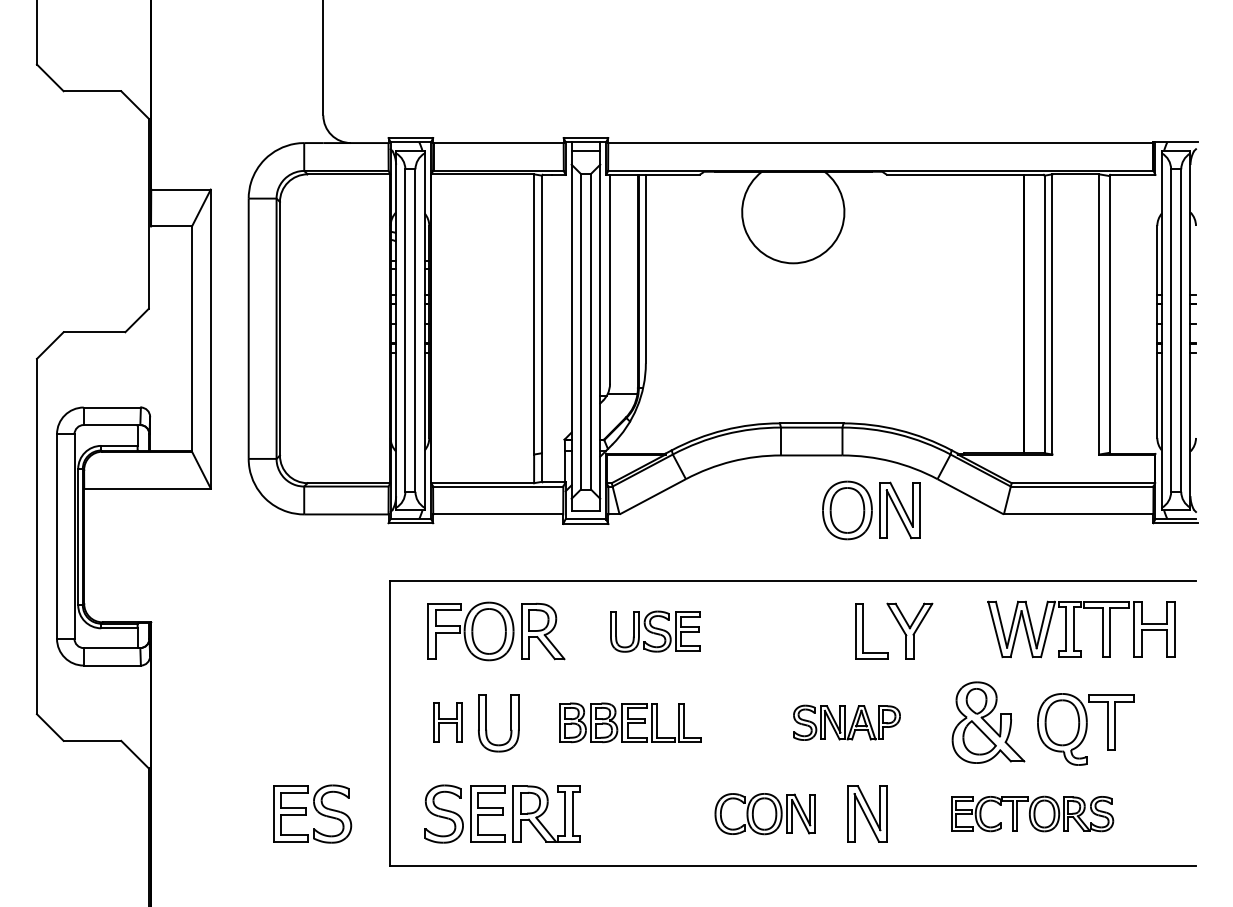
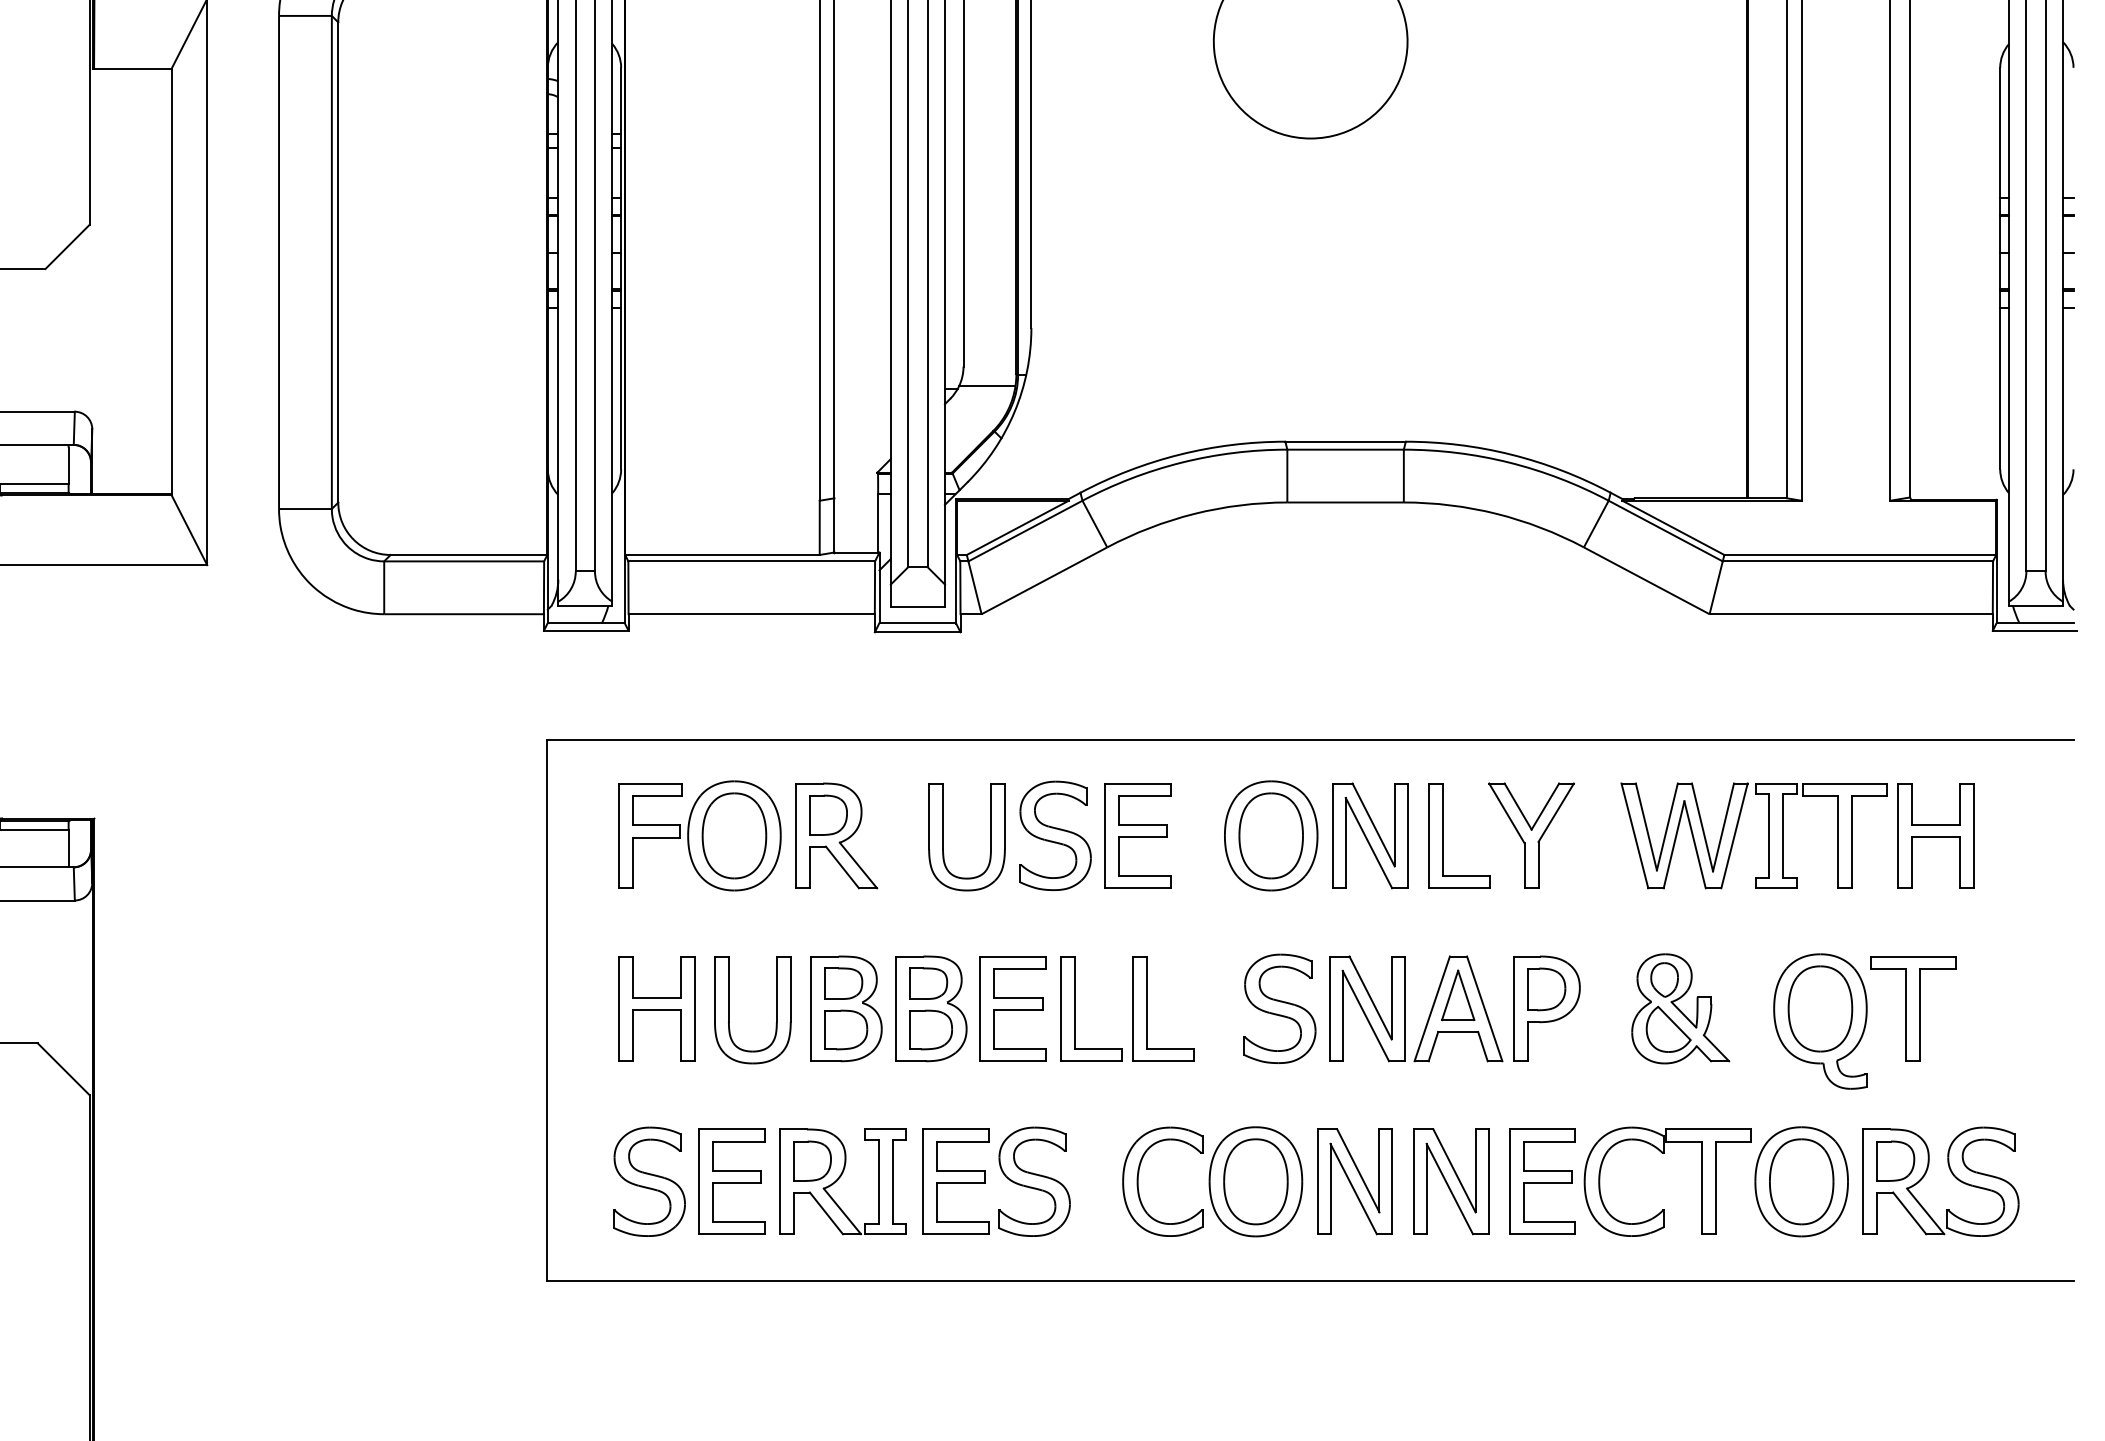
part: (871, 510) -> (1316, 835), moved
part: (1074, 629) -> (1784, 835), moved
part: (655, 631) -> (1049, 835), size x1.43
part: (447, 722) -> (655, 1008), size x1.43
part: (630, 722) -> (1002, 1008), size x1.43
part: (846, 722) -> (1411, 1008), size x1.67
part: (988, 722) -> (1680, 1008), size x0.71
part: (312, 813) -> (996, 1180), moved
part: (764, 813) -> (1256, 1180), size x1.43
part: (1032, 813) -> (1763, 1180), size x1.67

